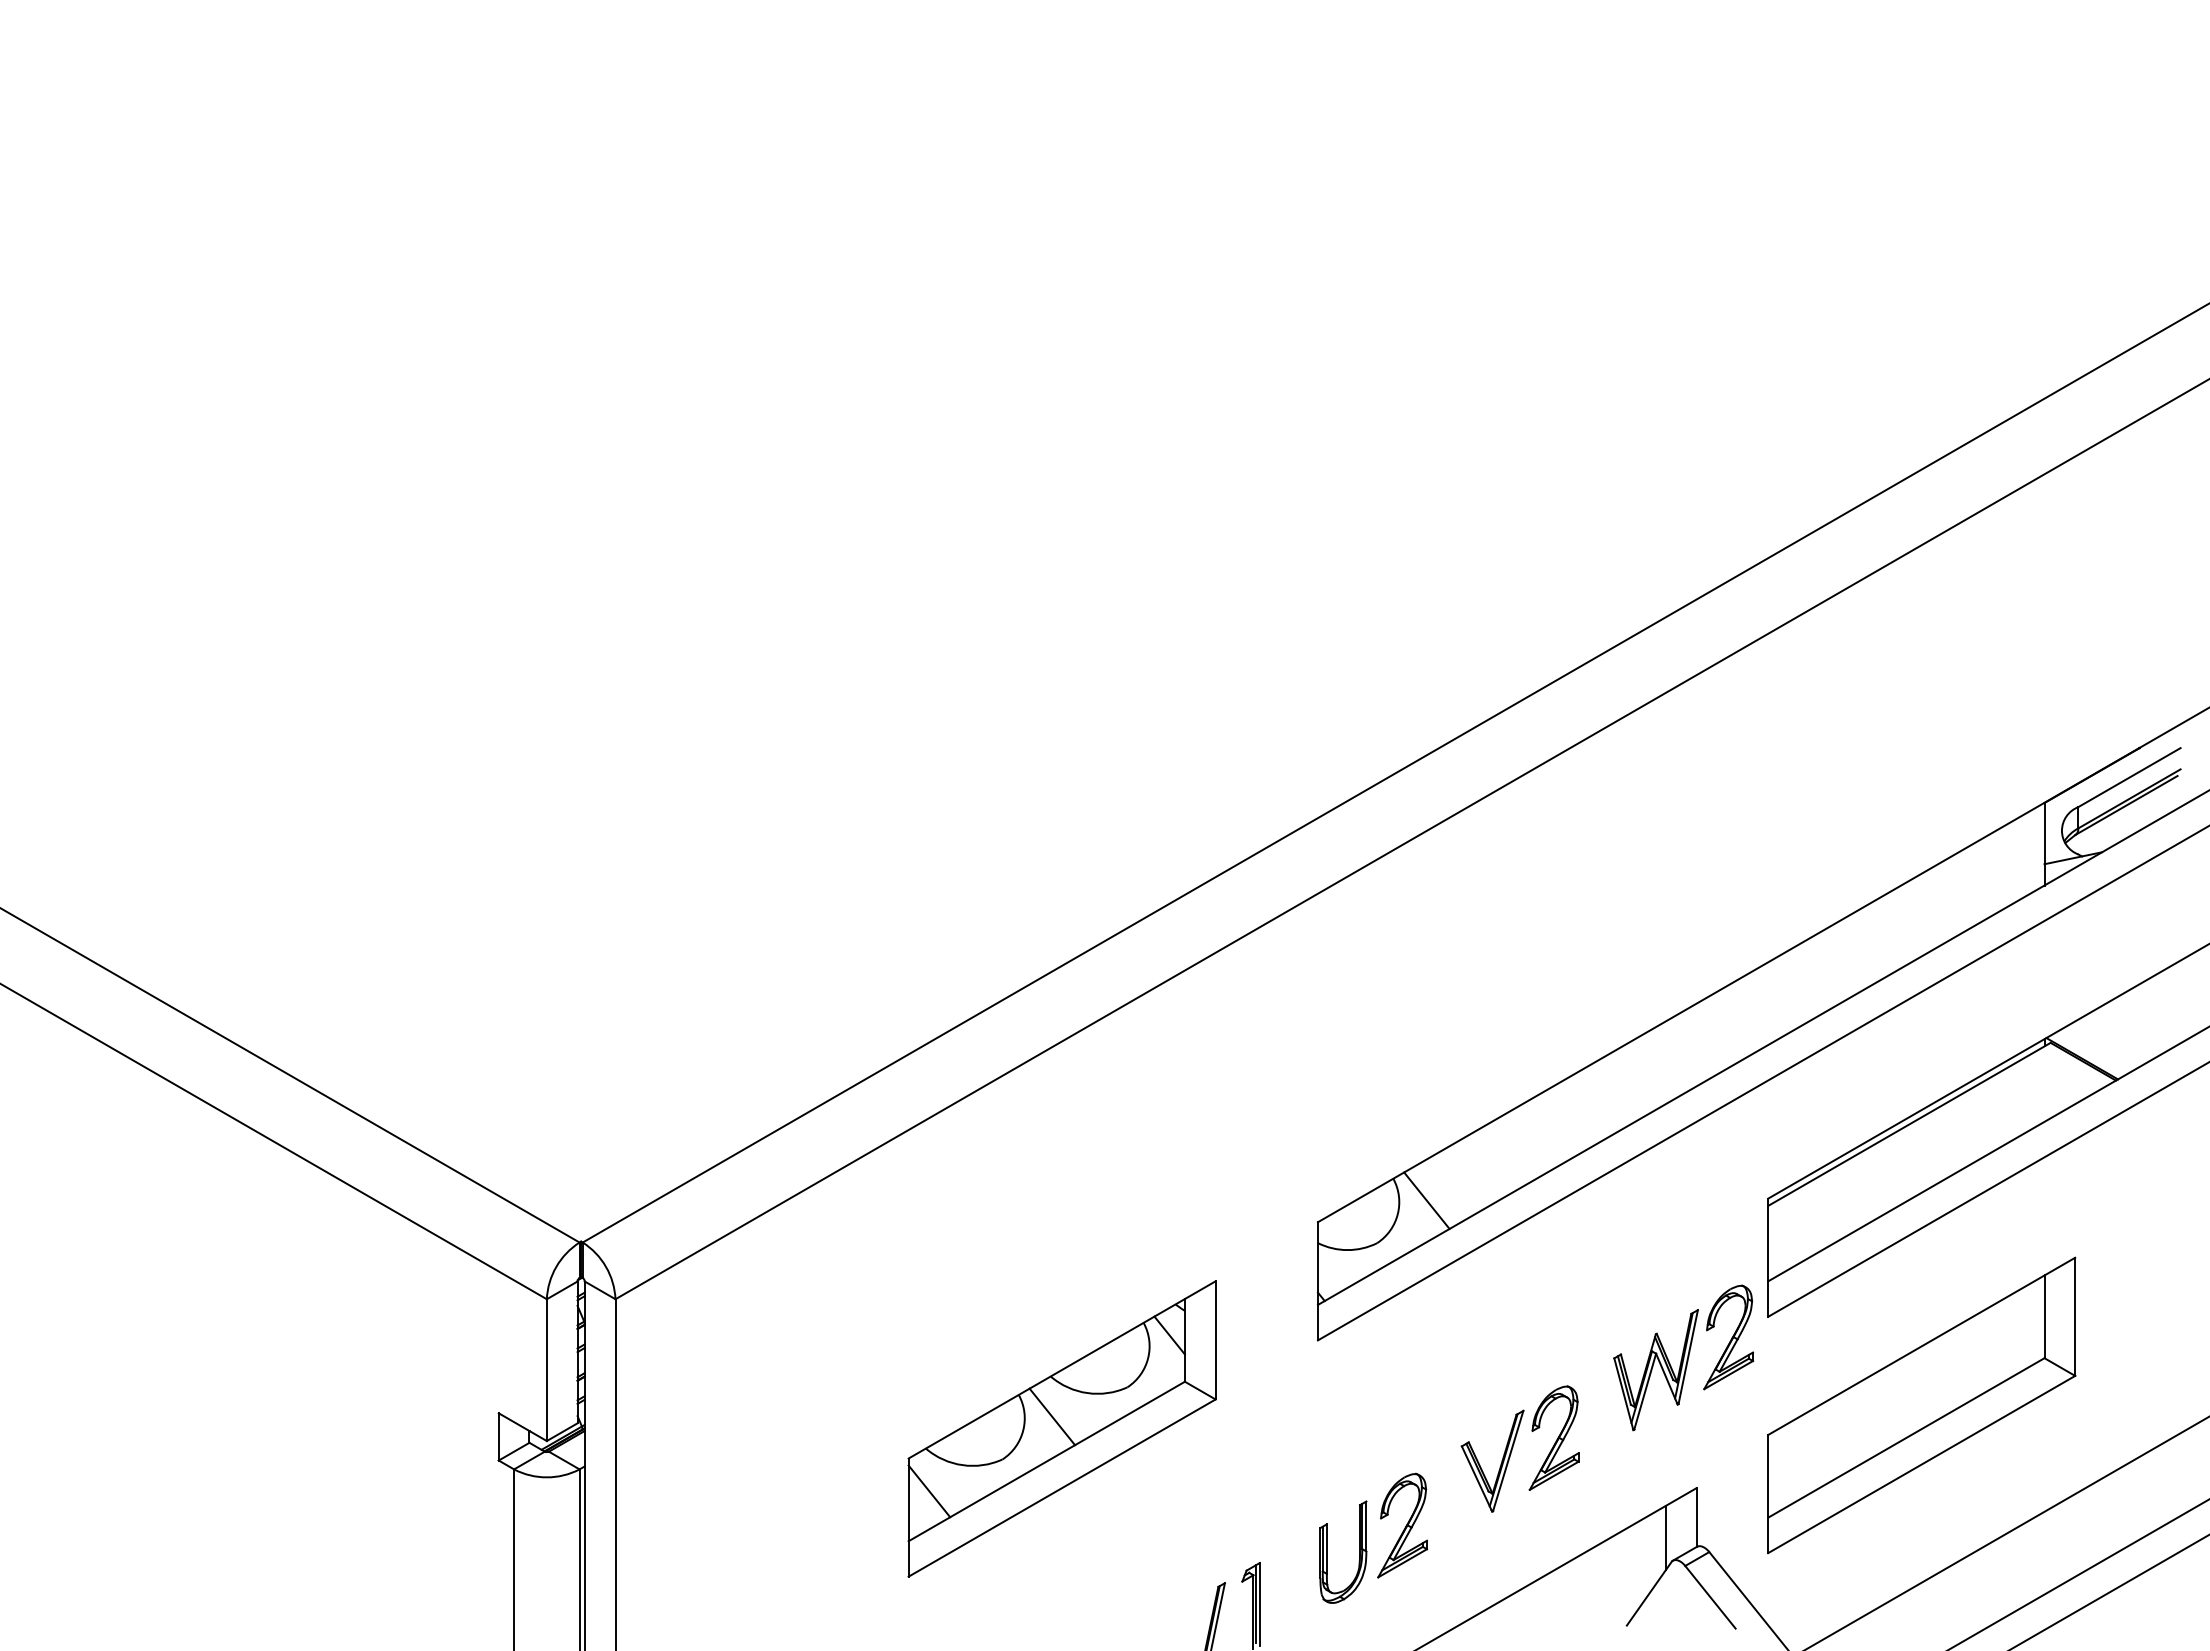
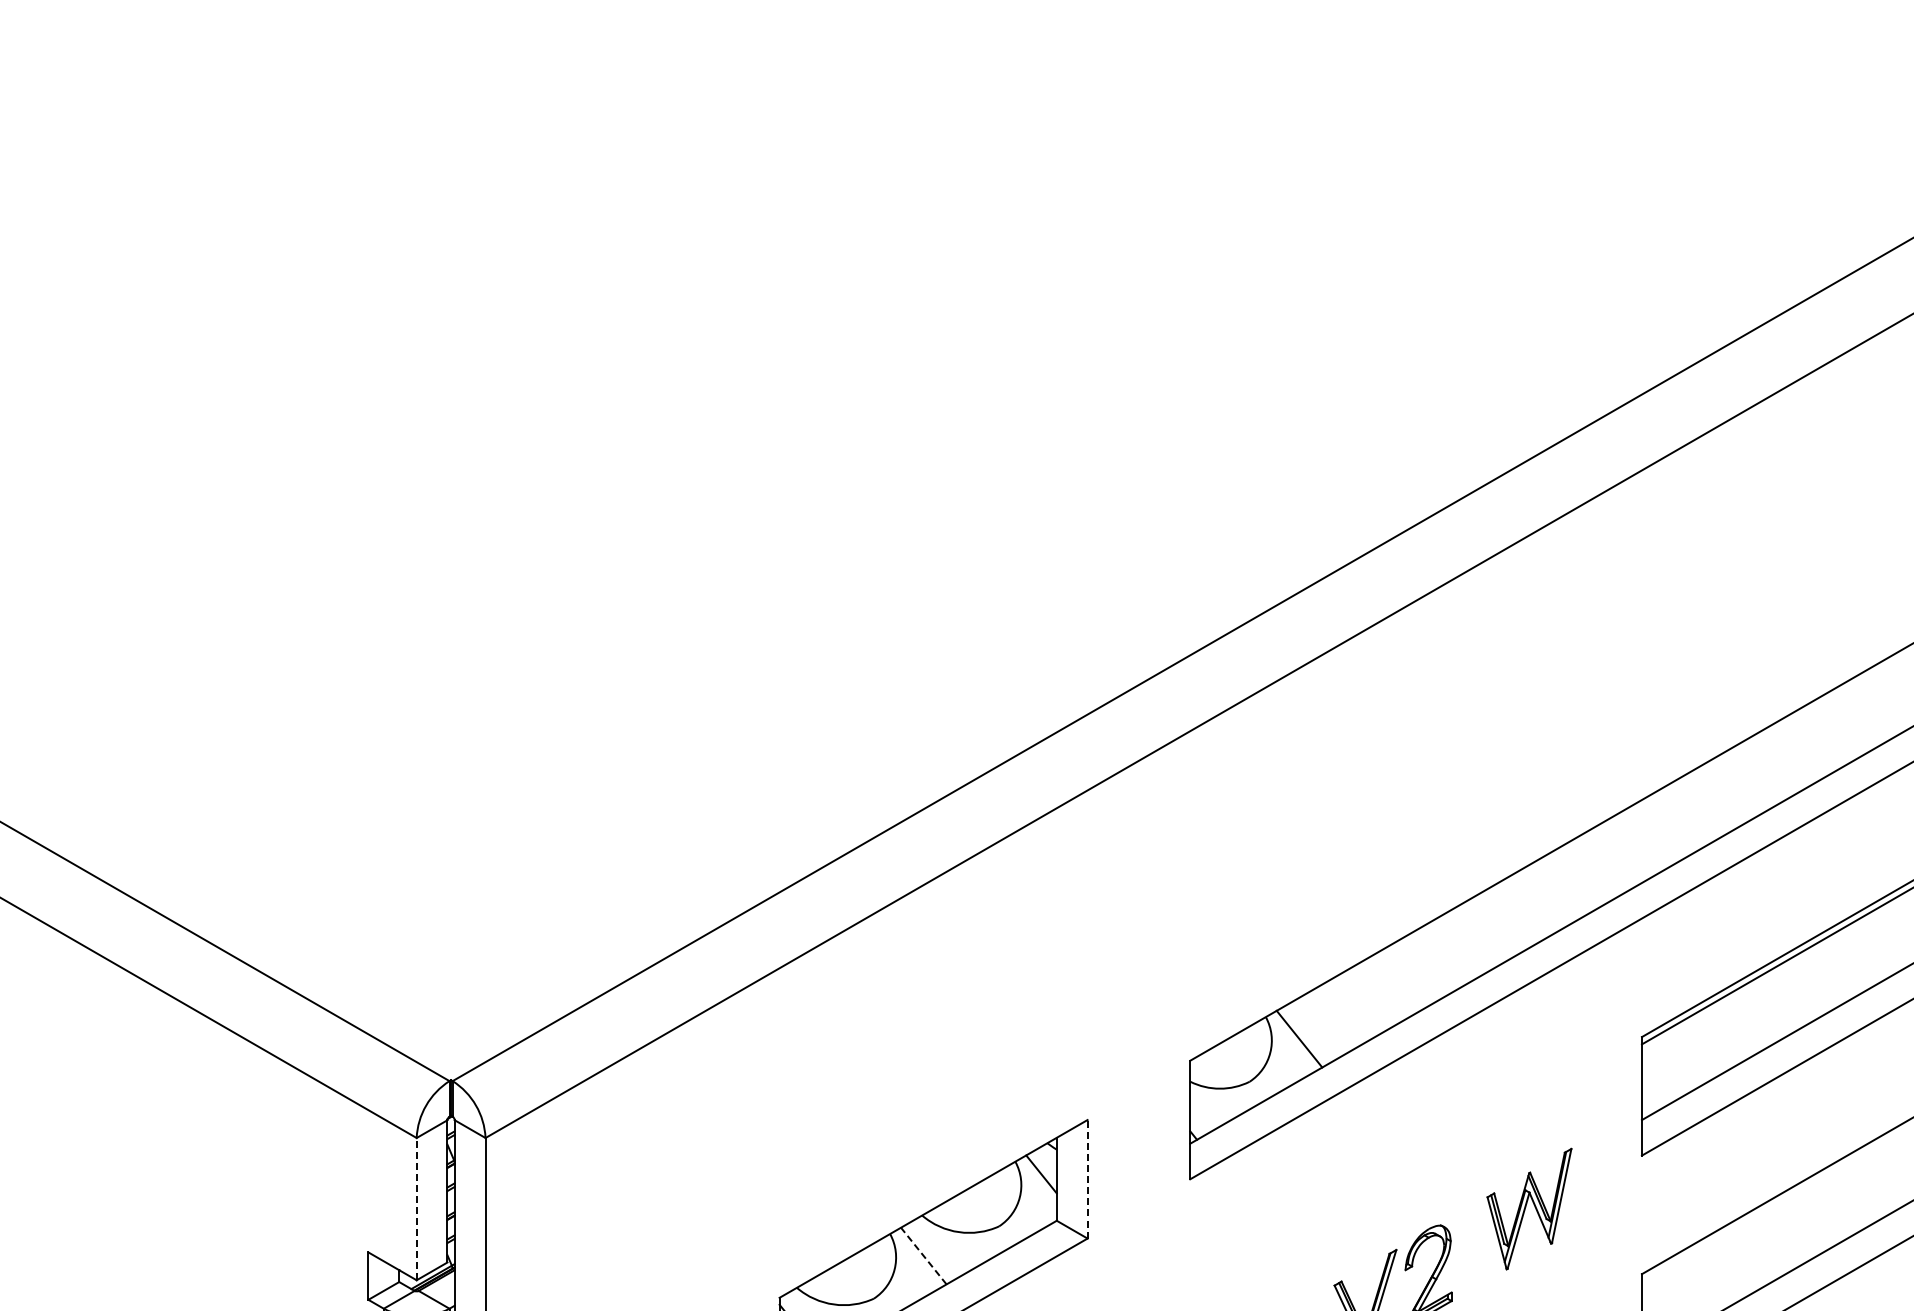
part: (1728, 1337) -> (1602, 1176), removed
line: (1215, 1339) -> (1087, 1178), solid -> dashed
line: (546, 1370) -> (416, 1209), solid -> dashed
line: (1052, 1416) -> (923, 1255), solid -> dashed

